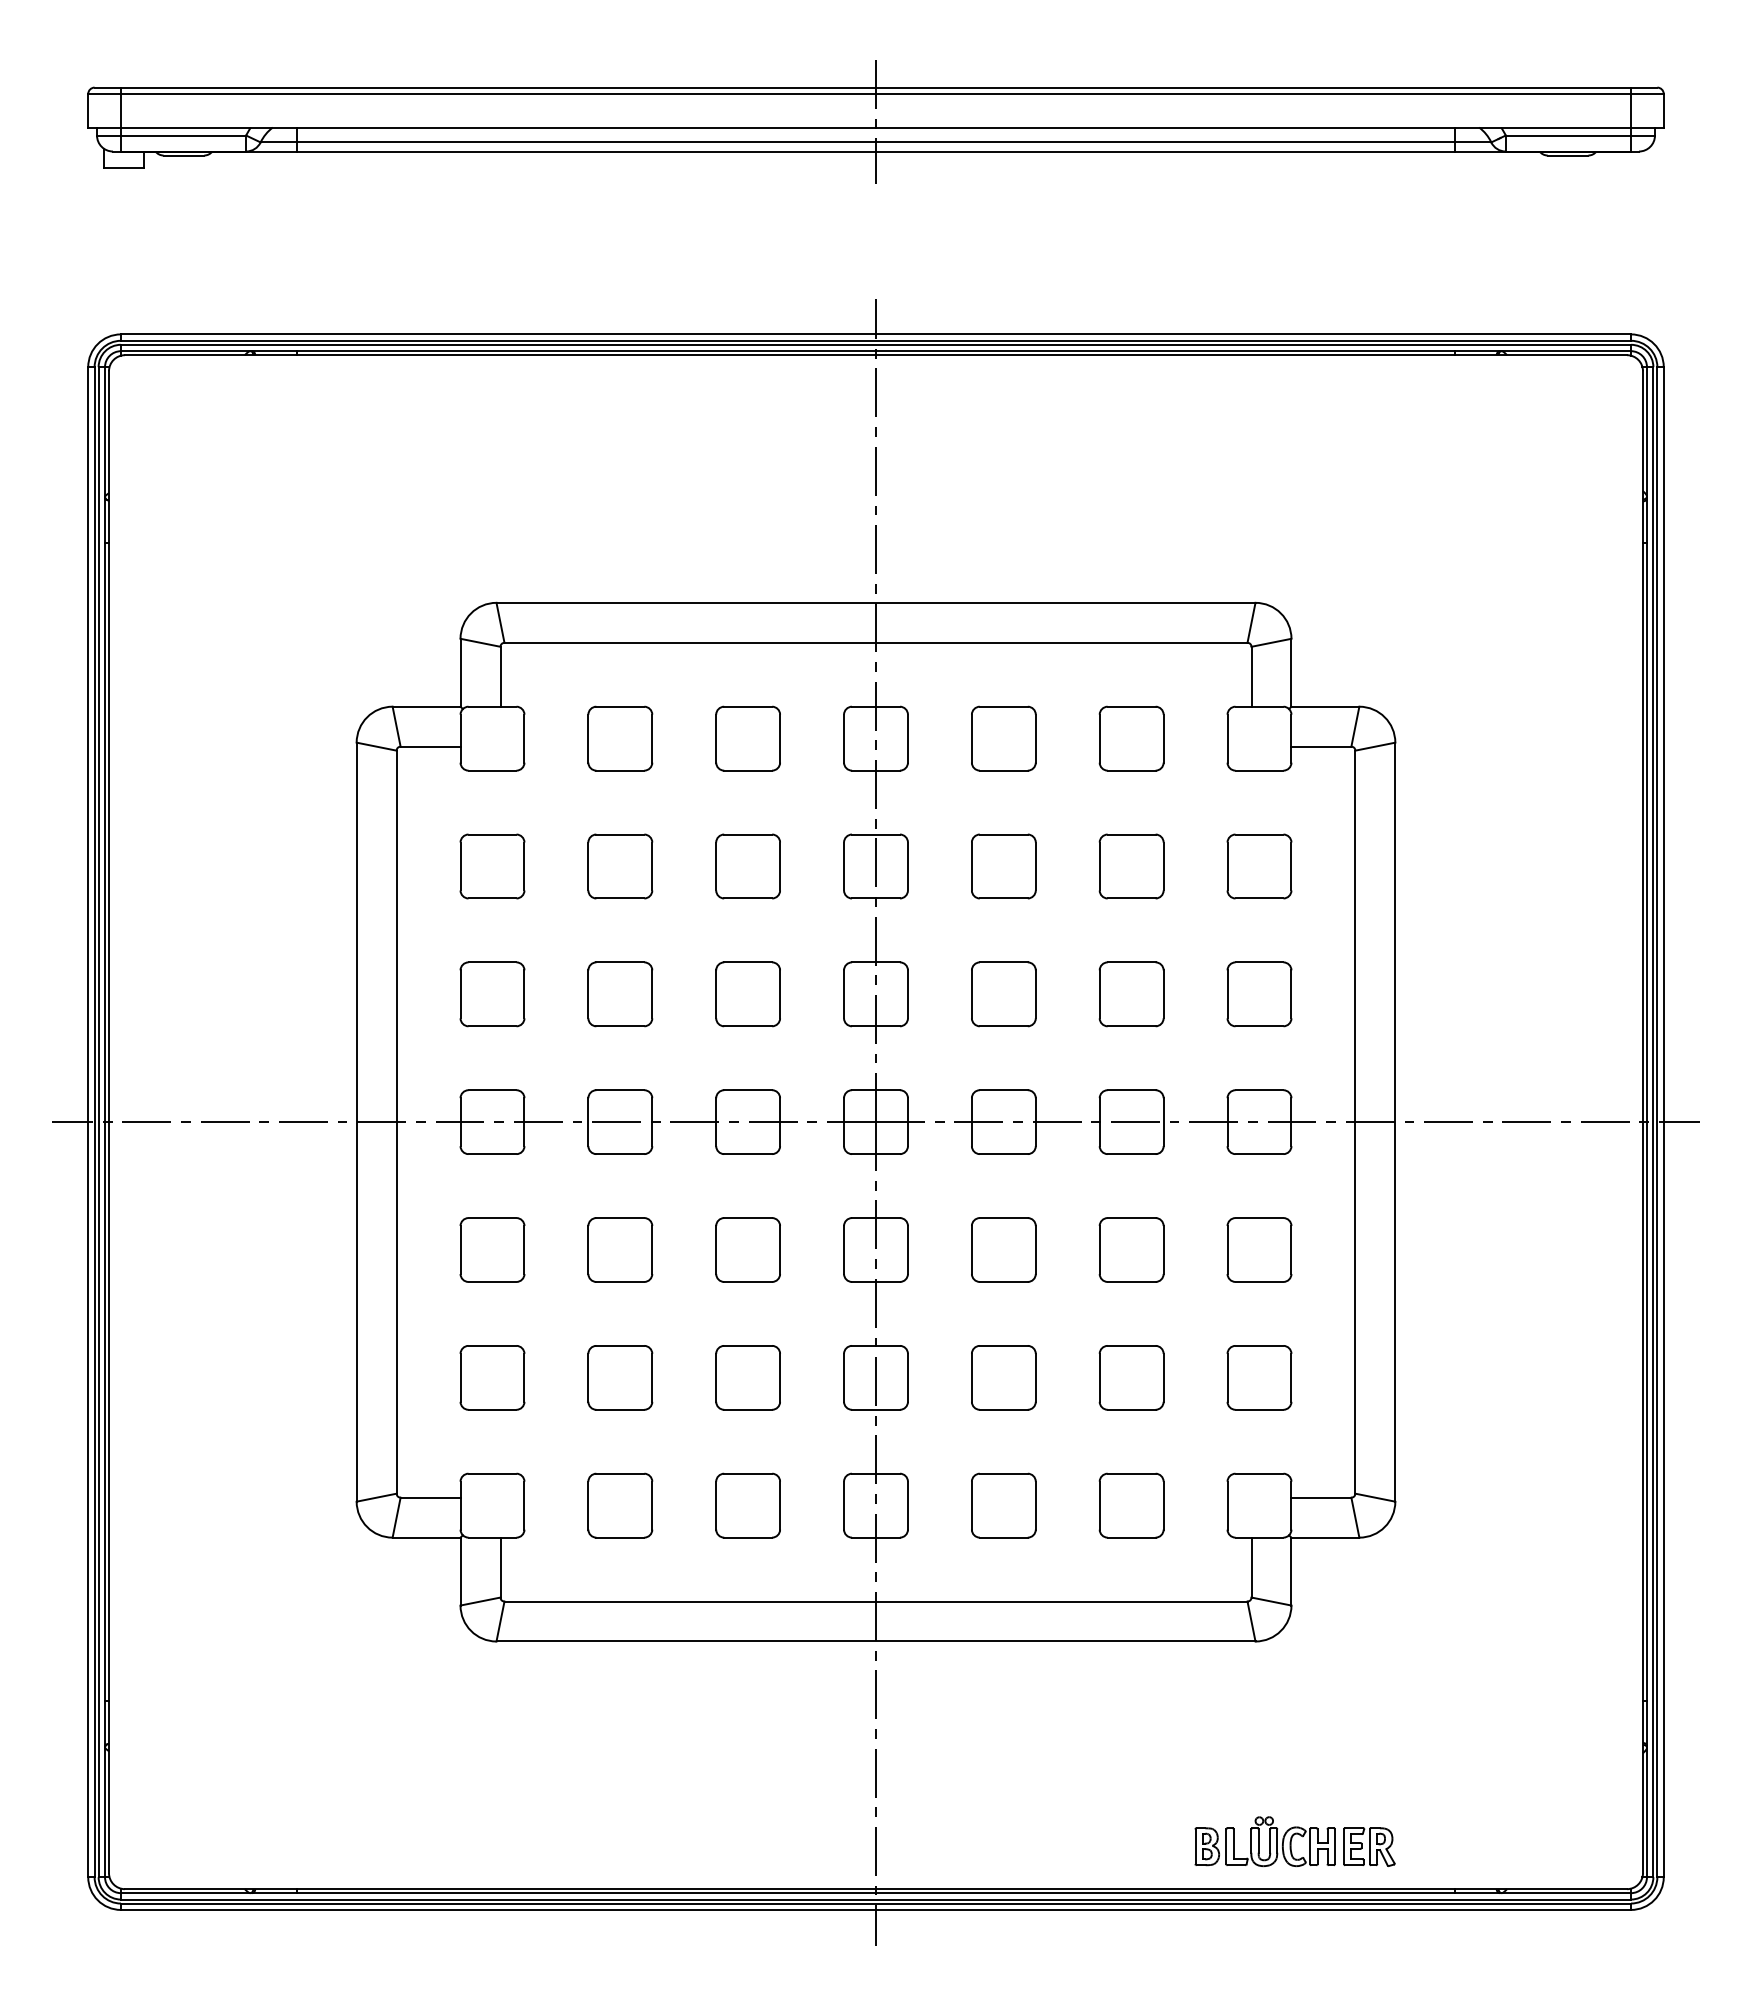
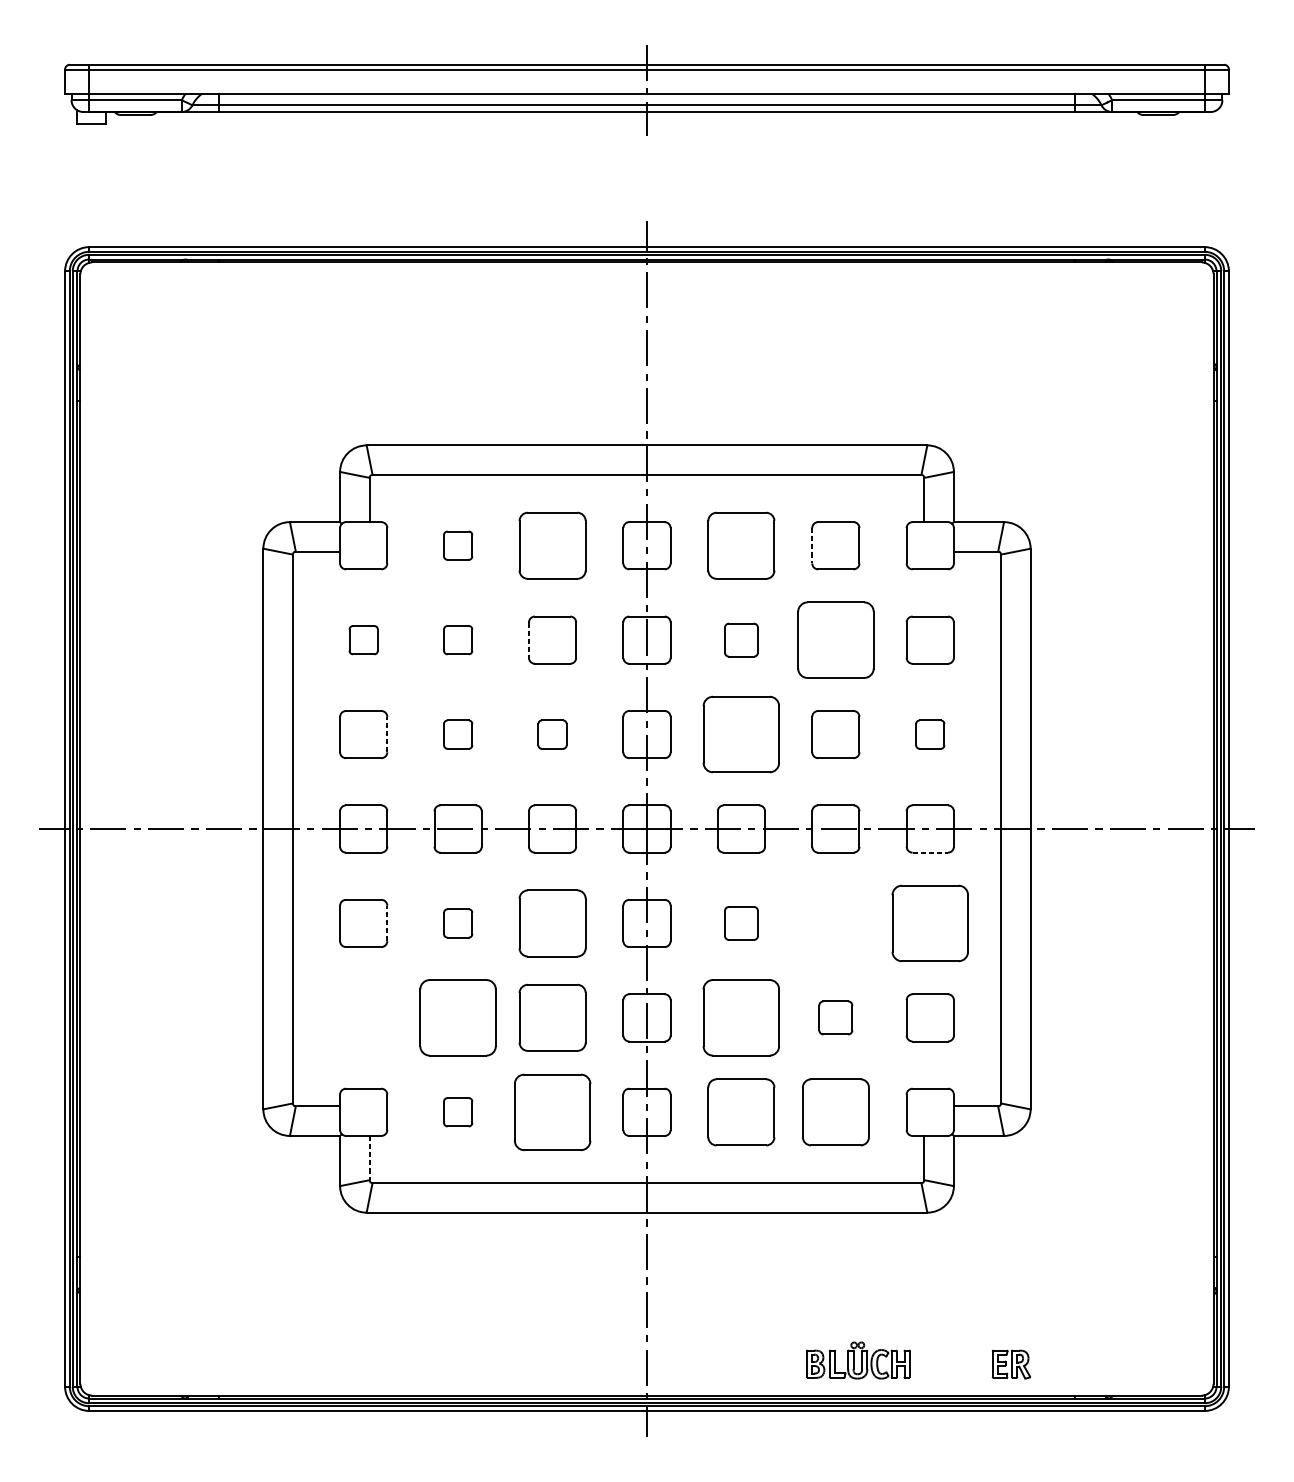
part: (620, 738) -> (458, 545), size x0.6
part: (747, 738) -> (552, 545), size x1.4
part: (1003, 738) -> (741, 545), size x1.4
line: (1099, 738) -> (812, 545), solid -> dashed
part: (492, 866) -> (363, 640), size x0.6
part: (620, 866) -> (458, 640), size x0.6
line: (716, 866) -> (529, 640), solid -> dashed
part: (1003, 866) -> (741, 640), size x0.7
part: (1131, 866) -> (835, 640), size x1.6
line: (524, 994) -> (387, 734), solid -> dashed
part: (620, 994) -> (458, 734), size x0.6
part: (747, 994) -> (552, 734), size x0.6
part: (1003, 994) -> (741, 734), size x1.6
part: (1259, 994) -> (930, 734), size x0.6
line: (1259, 1154) -> (930, 852), solid -> dashed
part: (620, 1249) -> (458, 923), size x0.6
part: (747, 1249) -> (552, 923), size x1.4
part: (1003, 1249) -> (741, 923), size x0.7
part: (1131, 1249) -> (835, 923), removed
part: (1259, 1249) -> (930, 923), size x1.6
line: (524, 1250) -> (387, 923), solid -> dashed
part: (492, 1377) -> (363, 1017), removed
part: (620, 1377) -> (458, 1017), size x1.6
part: (747, 1377) -> (552, 1017), size x1.4
part: (1003, 1377) -> (741, 1017), size x1.6
part: (1131, 1377) -> (835, 1017), size x0.7
part: (620, 1505) -> (458, 1112), size x0.6
part: (747, 1505) -> (552, 1112), size x1.6
part: (1003, 1505) -> (741, 1112), size x1.4
part: (1131, 1505) -> (835, 1112), size x1.4
line: (500, 1567) -> (369, 1157), solid -> dashed
part: (1264, 1841) -> (857, 1360), moved

